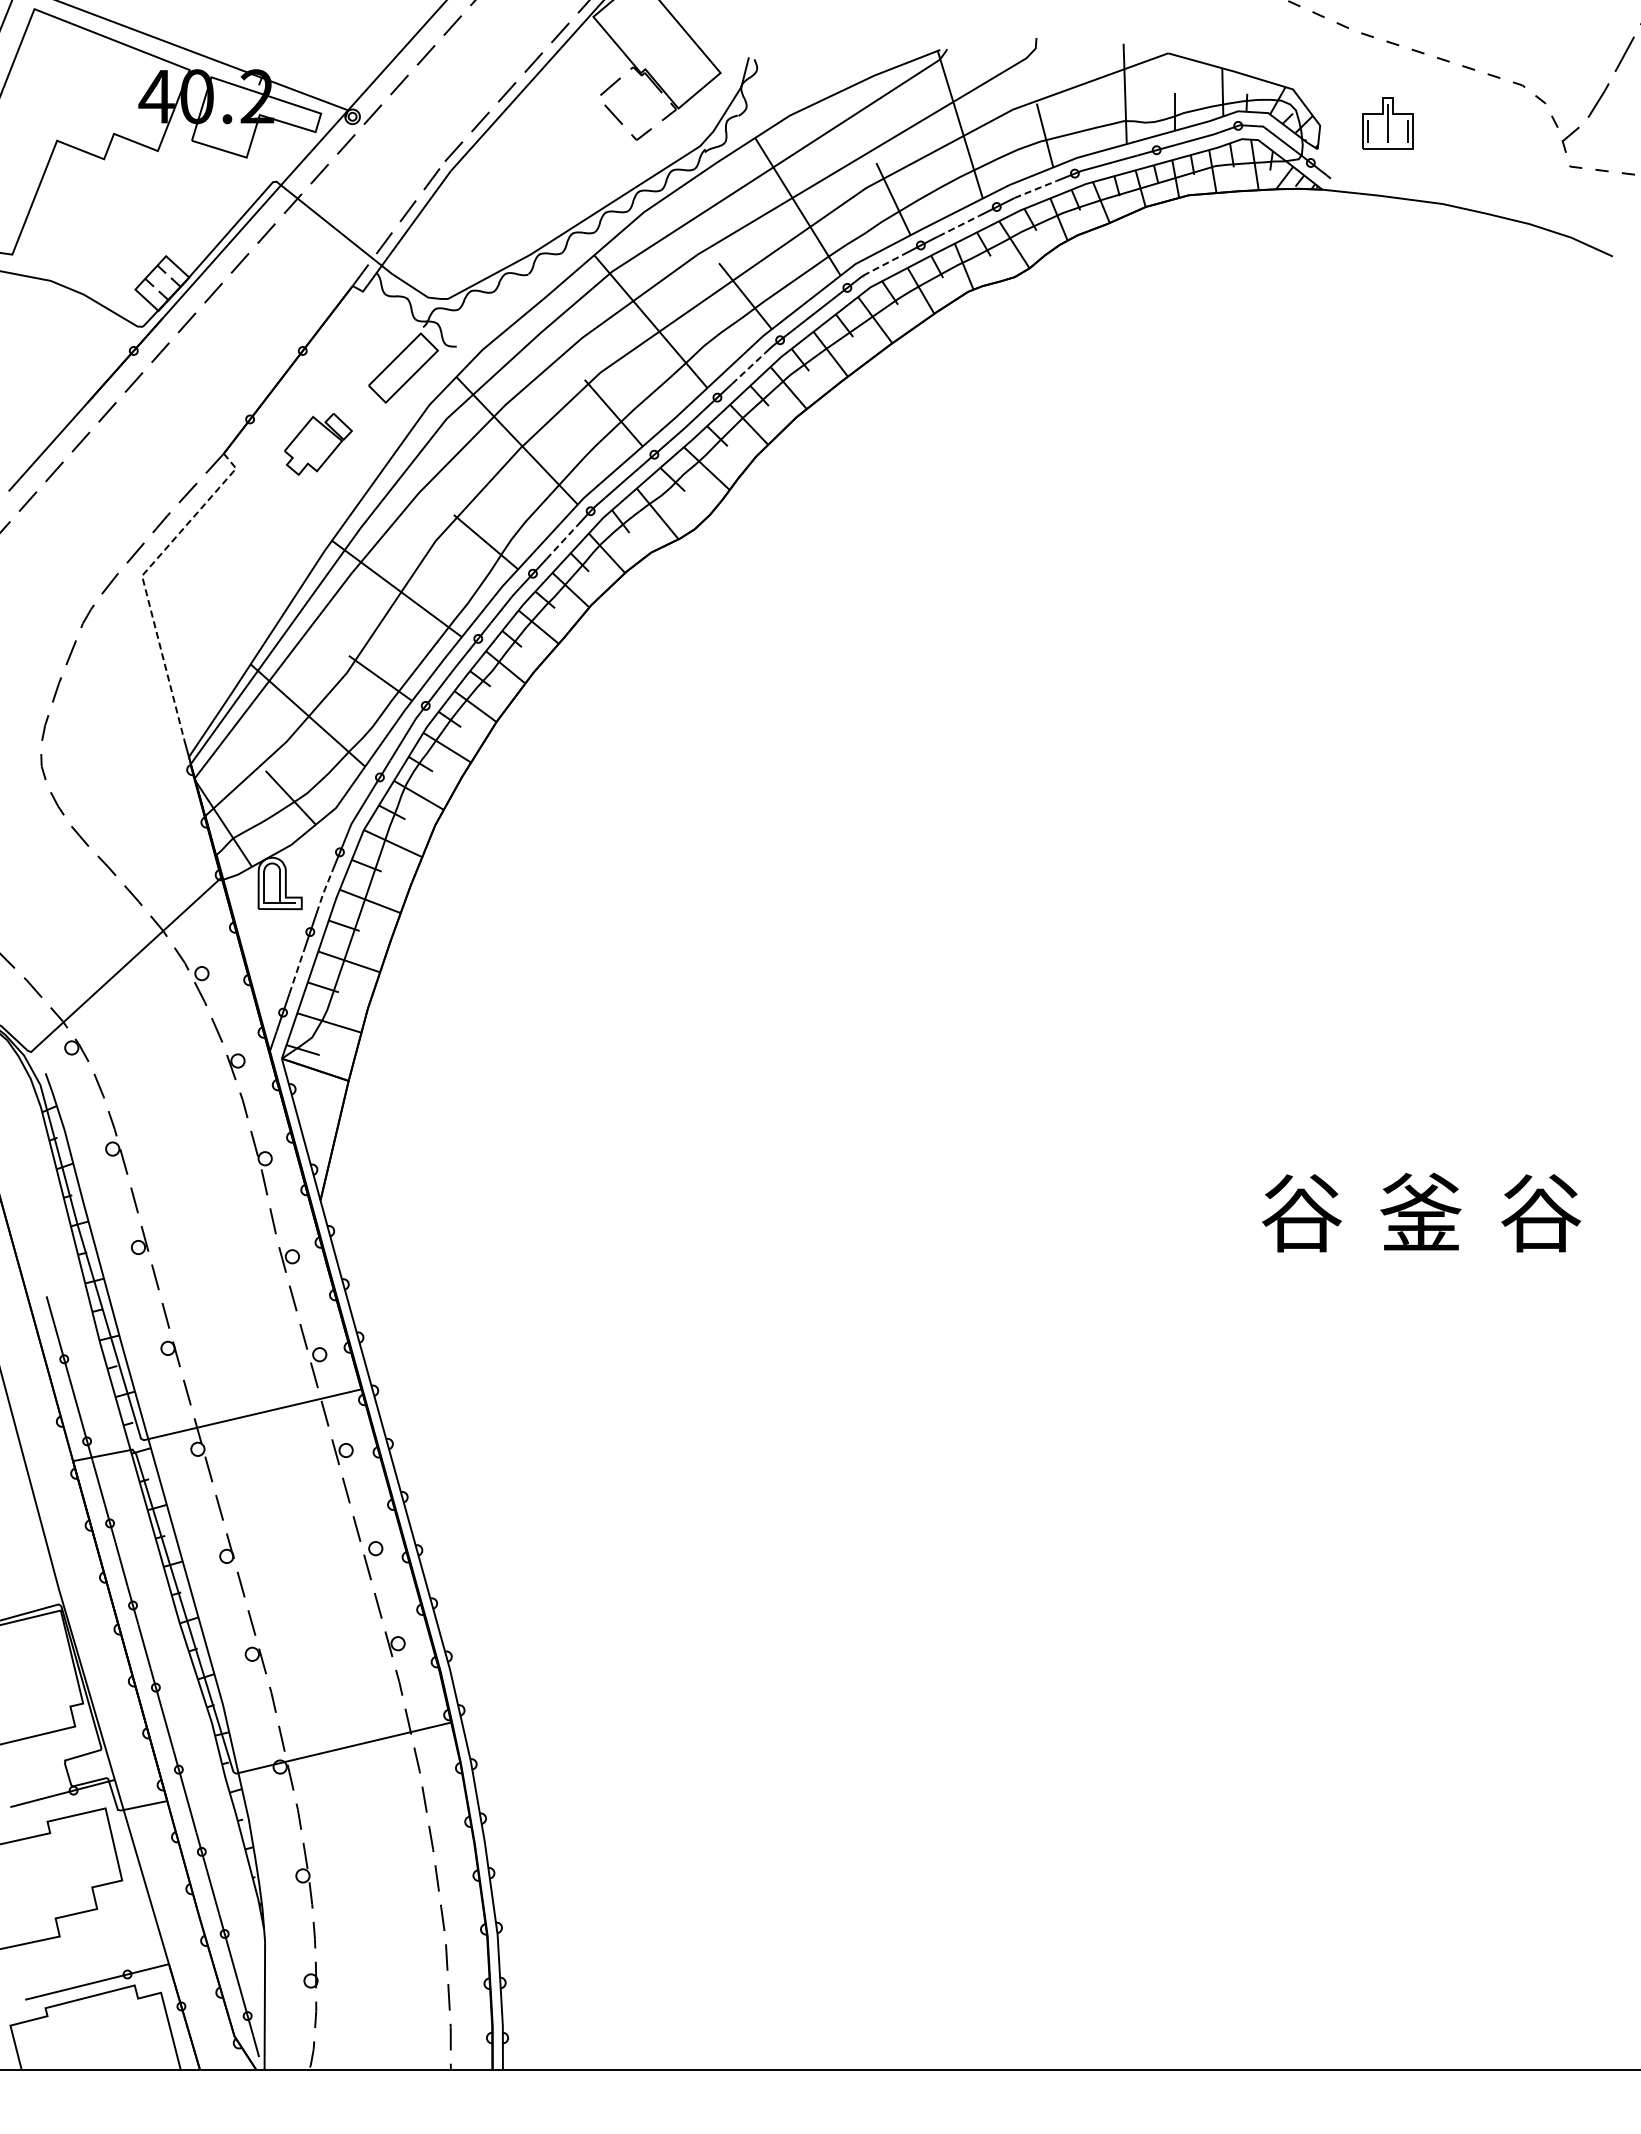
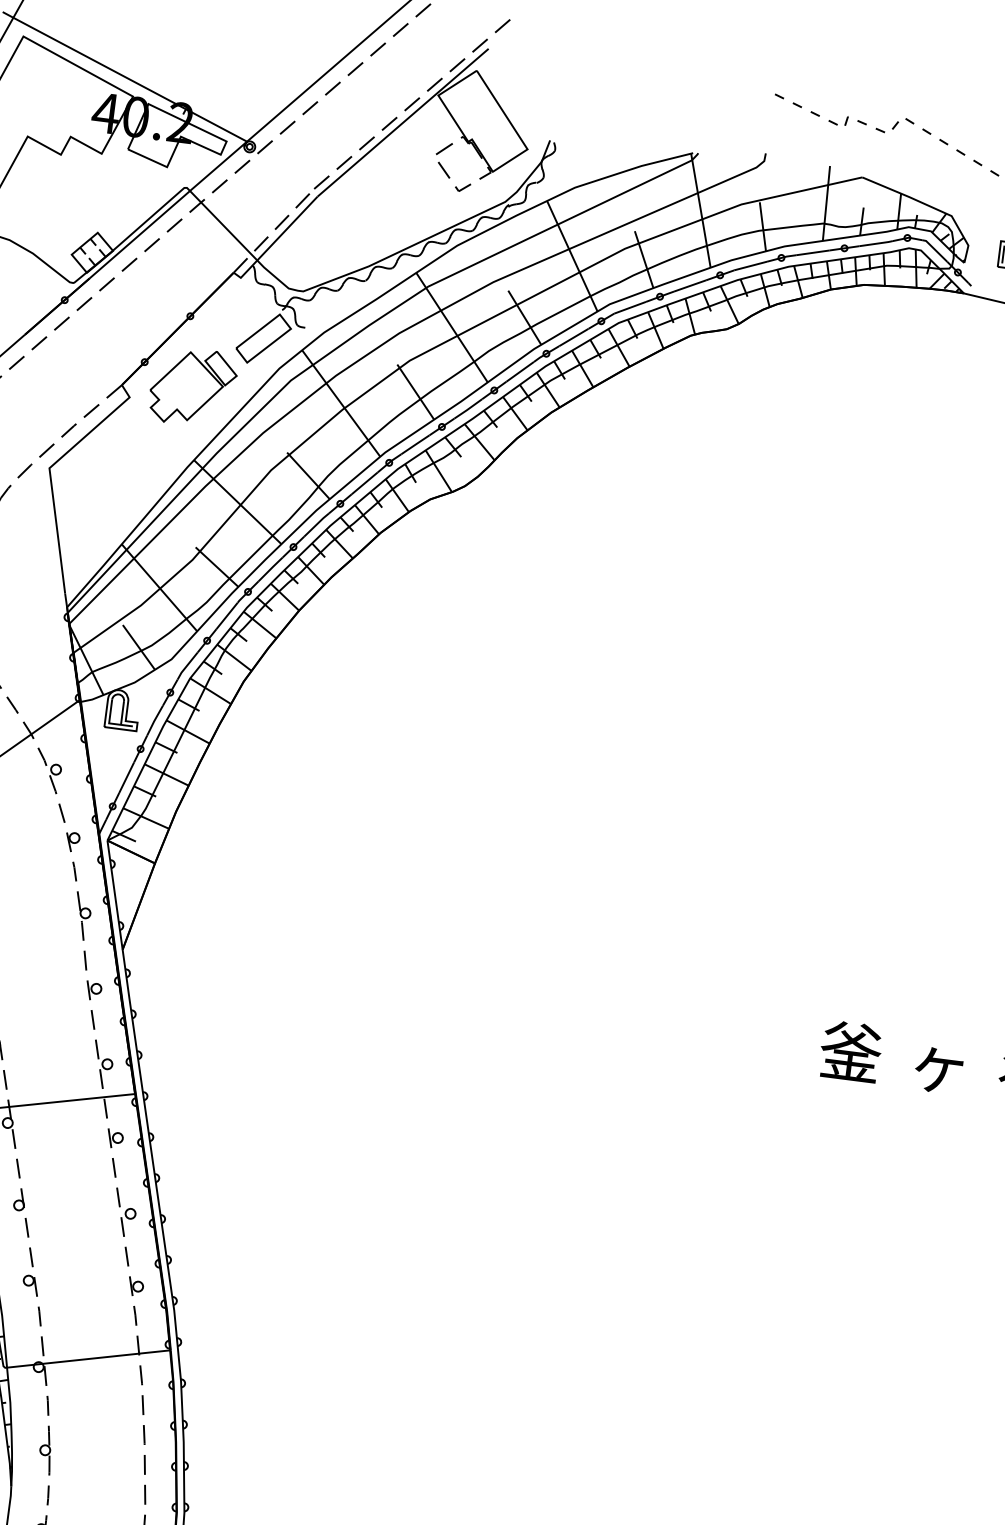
line: (1035, 189) -> (750, 265), dashed -> solid
line: (958, 226) -> (689, 286), dashed -> solid
line: (883, 265) -> (630, 308), dashed -> solid
line: (748, 368) -> (520, 371), dashed -> solid
part: (318, 444) -> (193, 387), size x1.67
line: (561, 542) -> (364, 483), dashed -> solid
line: (142, 577) -> (49, 469), dashed -> solid
line: (323, 892) -> (154, 720), dashed -> solid
line: (296, 972) -> (126, 777), dashed -> solid
text: (1300, 1212) -> (850, 1051), 谷 -> 釜
text: (1420, 1212) -> (939, 1063), 釜 -> ヶ

